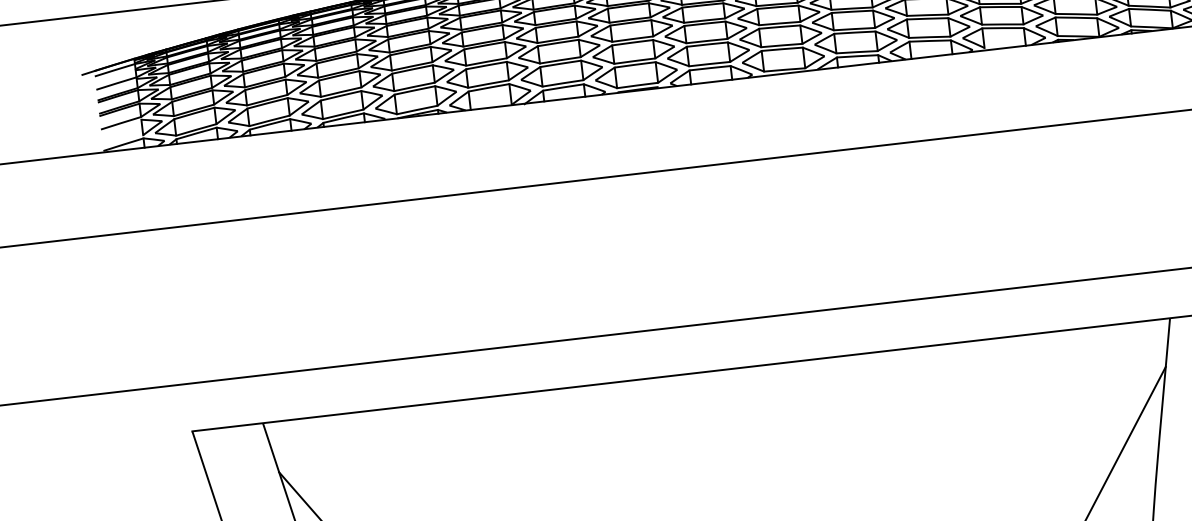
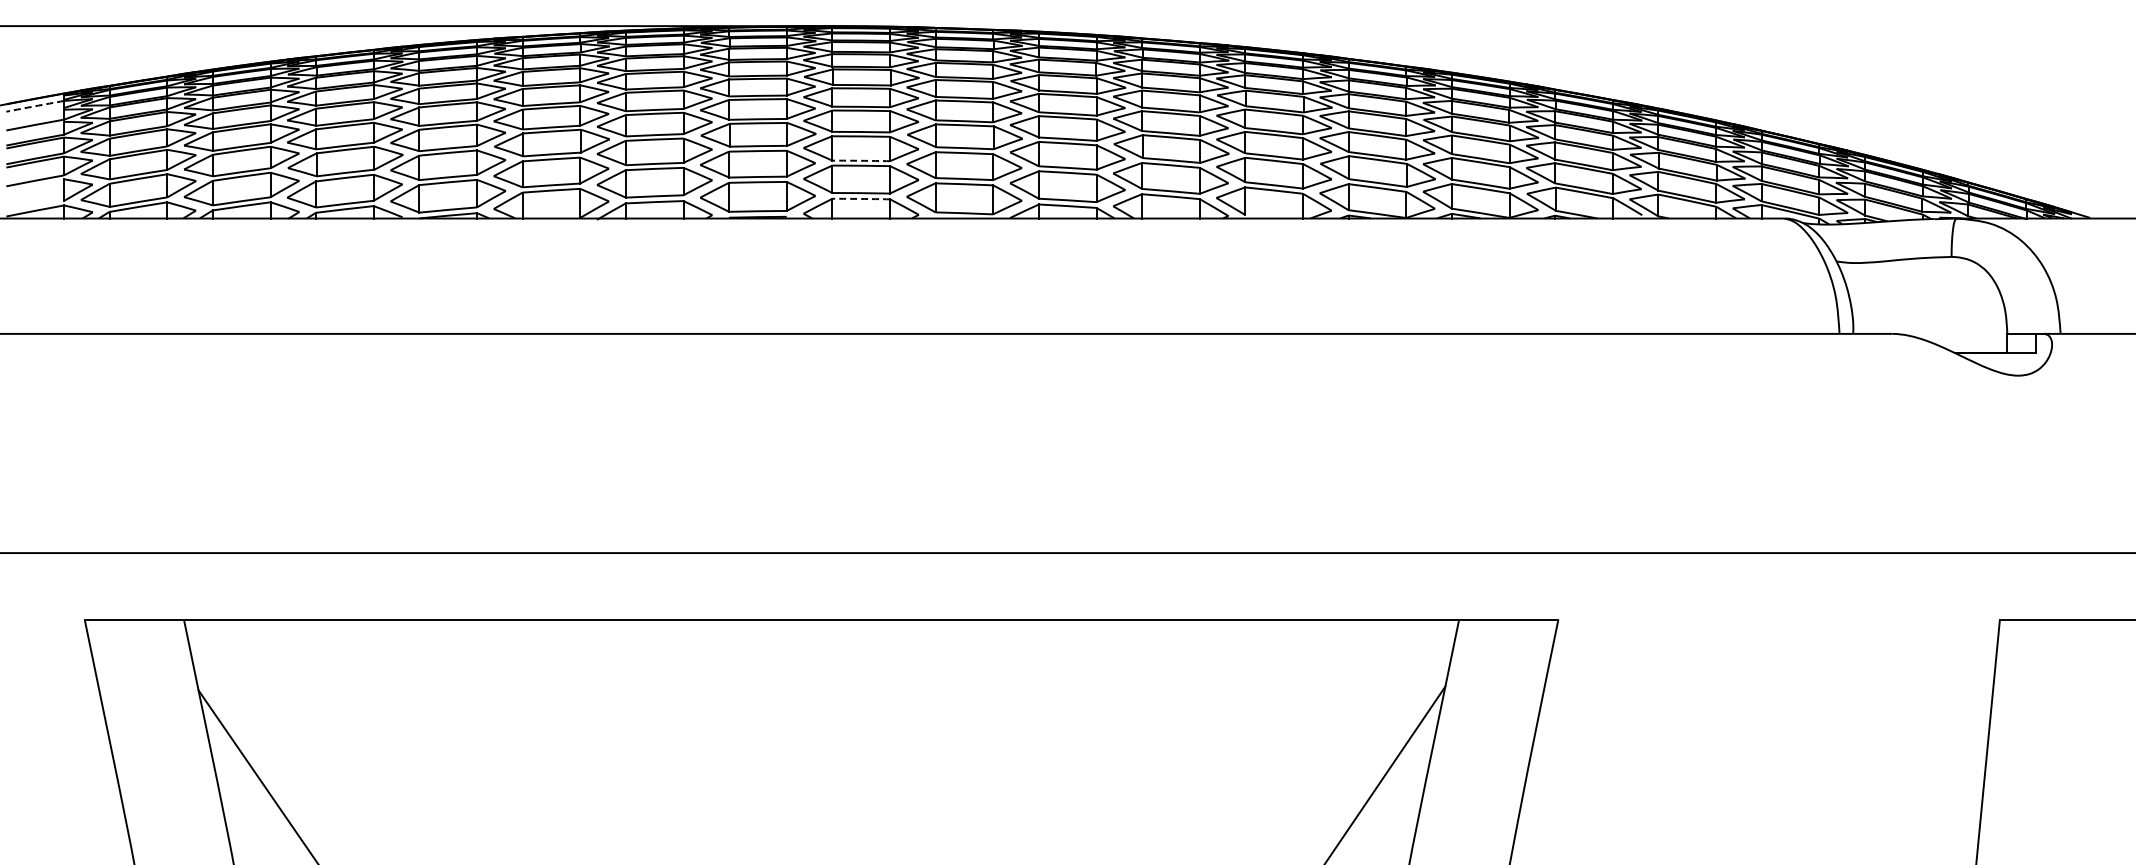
arc: (707, 40) -> (861, 160), solid -> dashed
arc: (710, 67) -> (861, 198), solid -> dashed
arc: (115, 70) -> (35, 106), solid -> dashed

